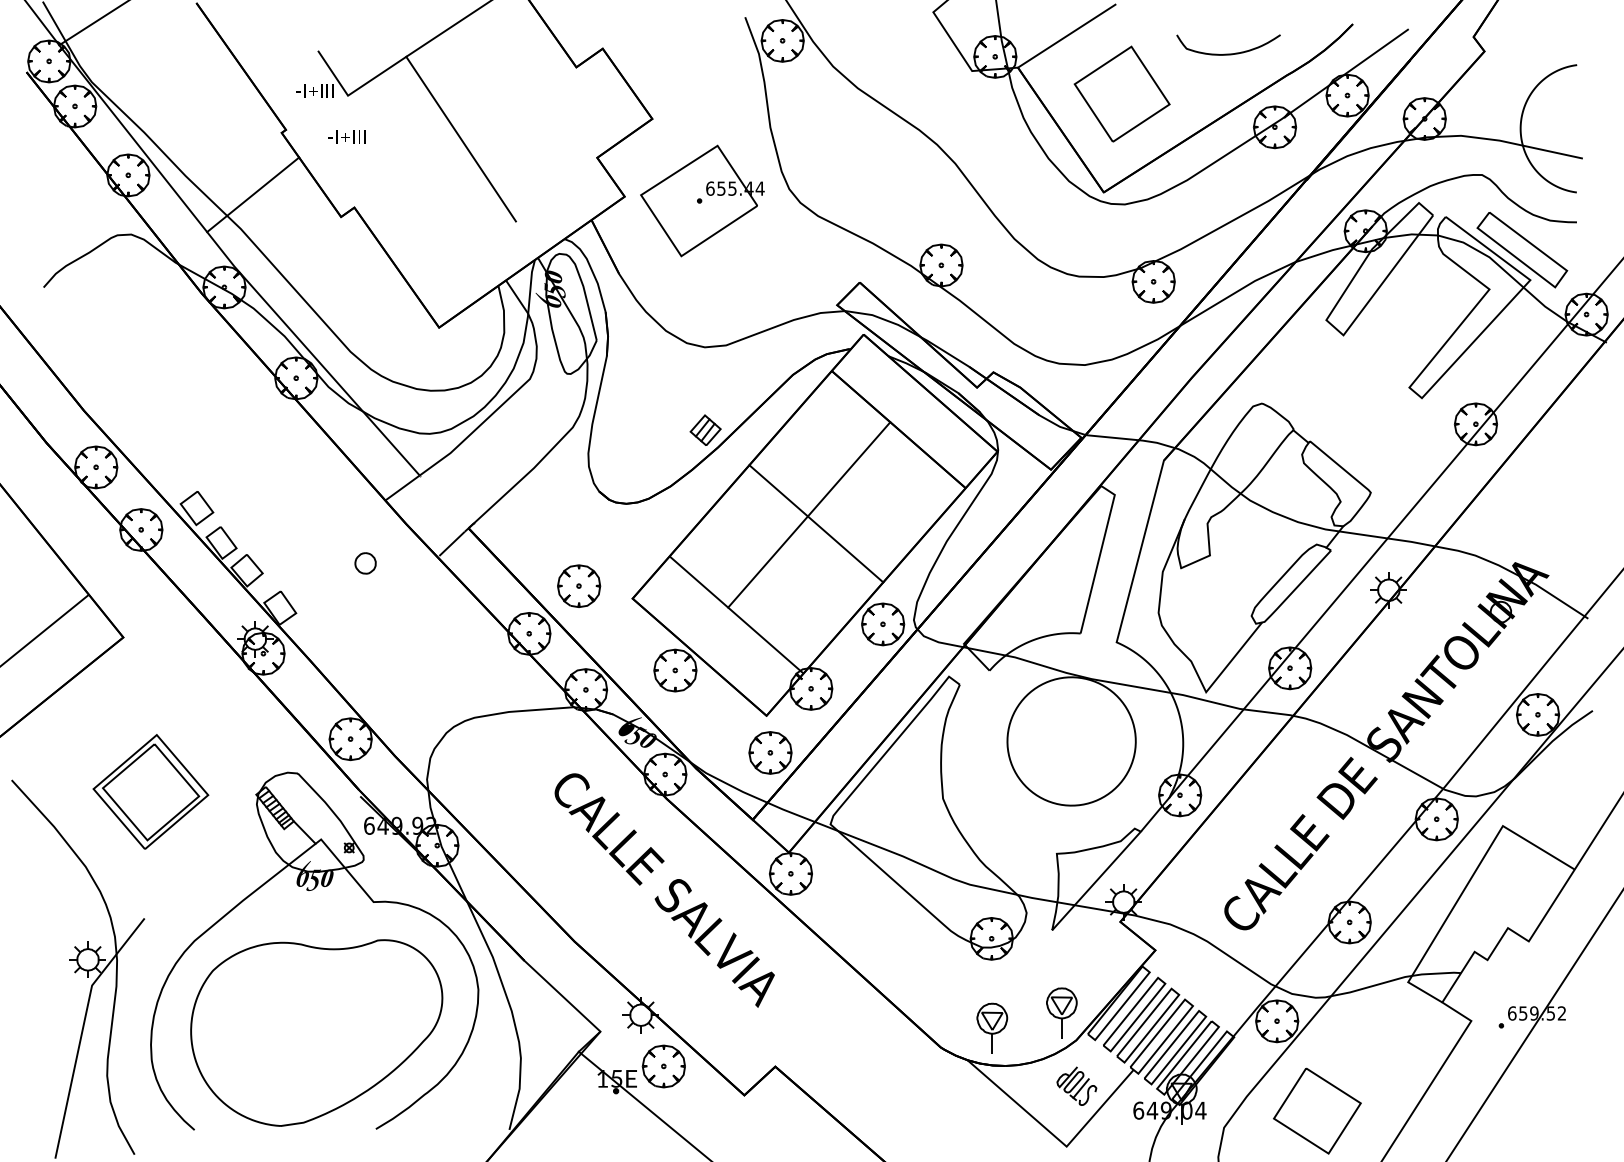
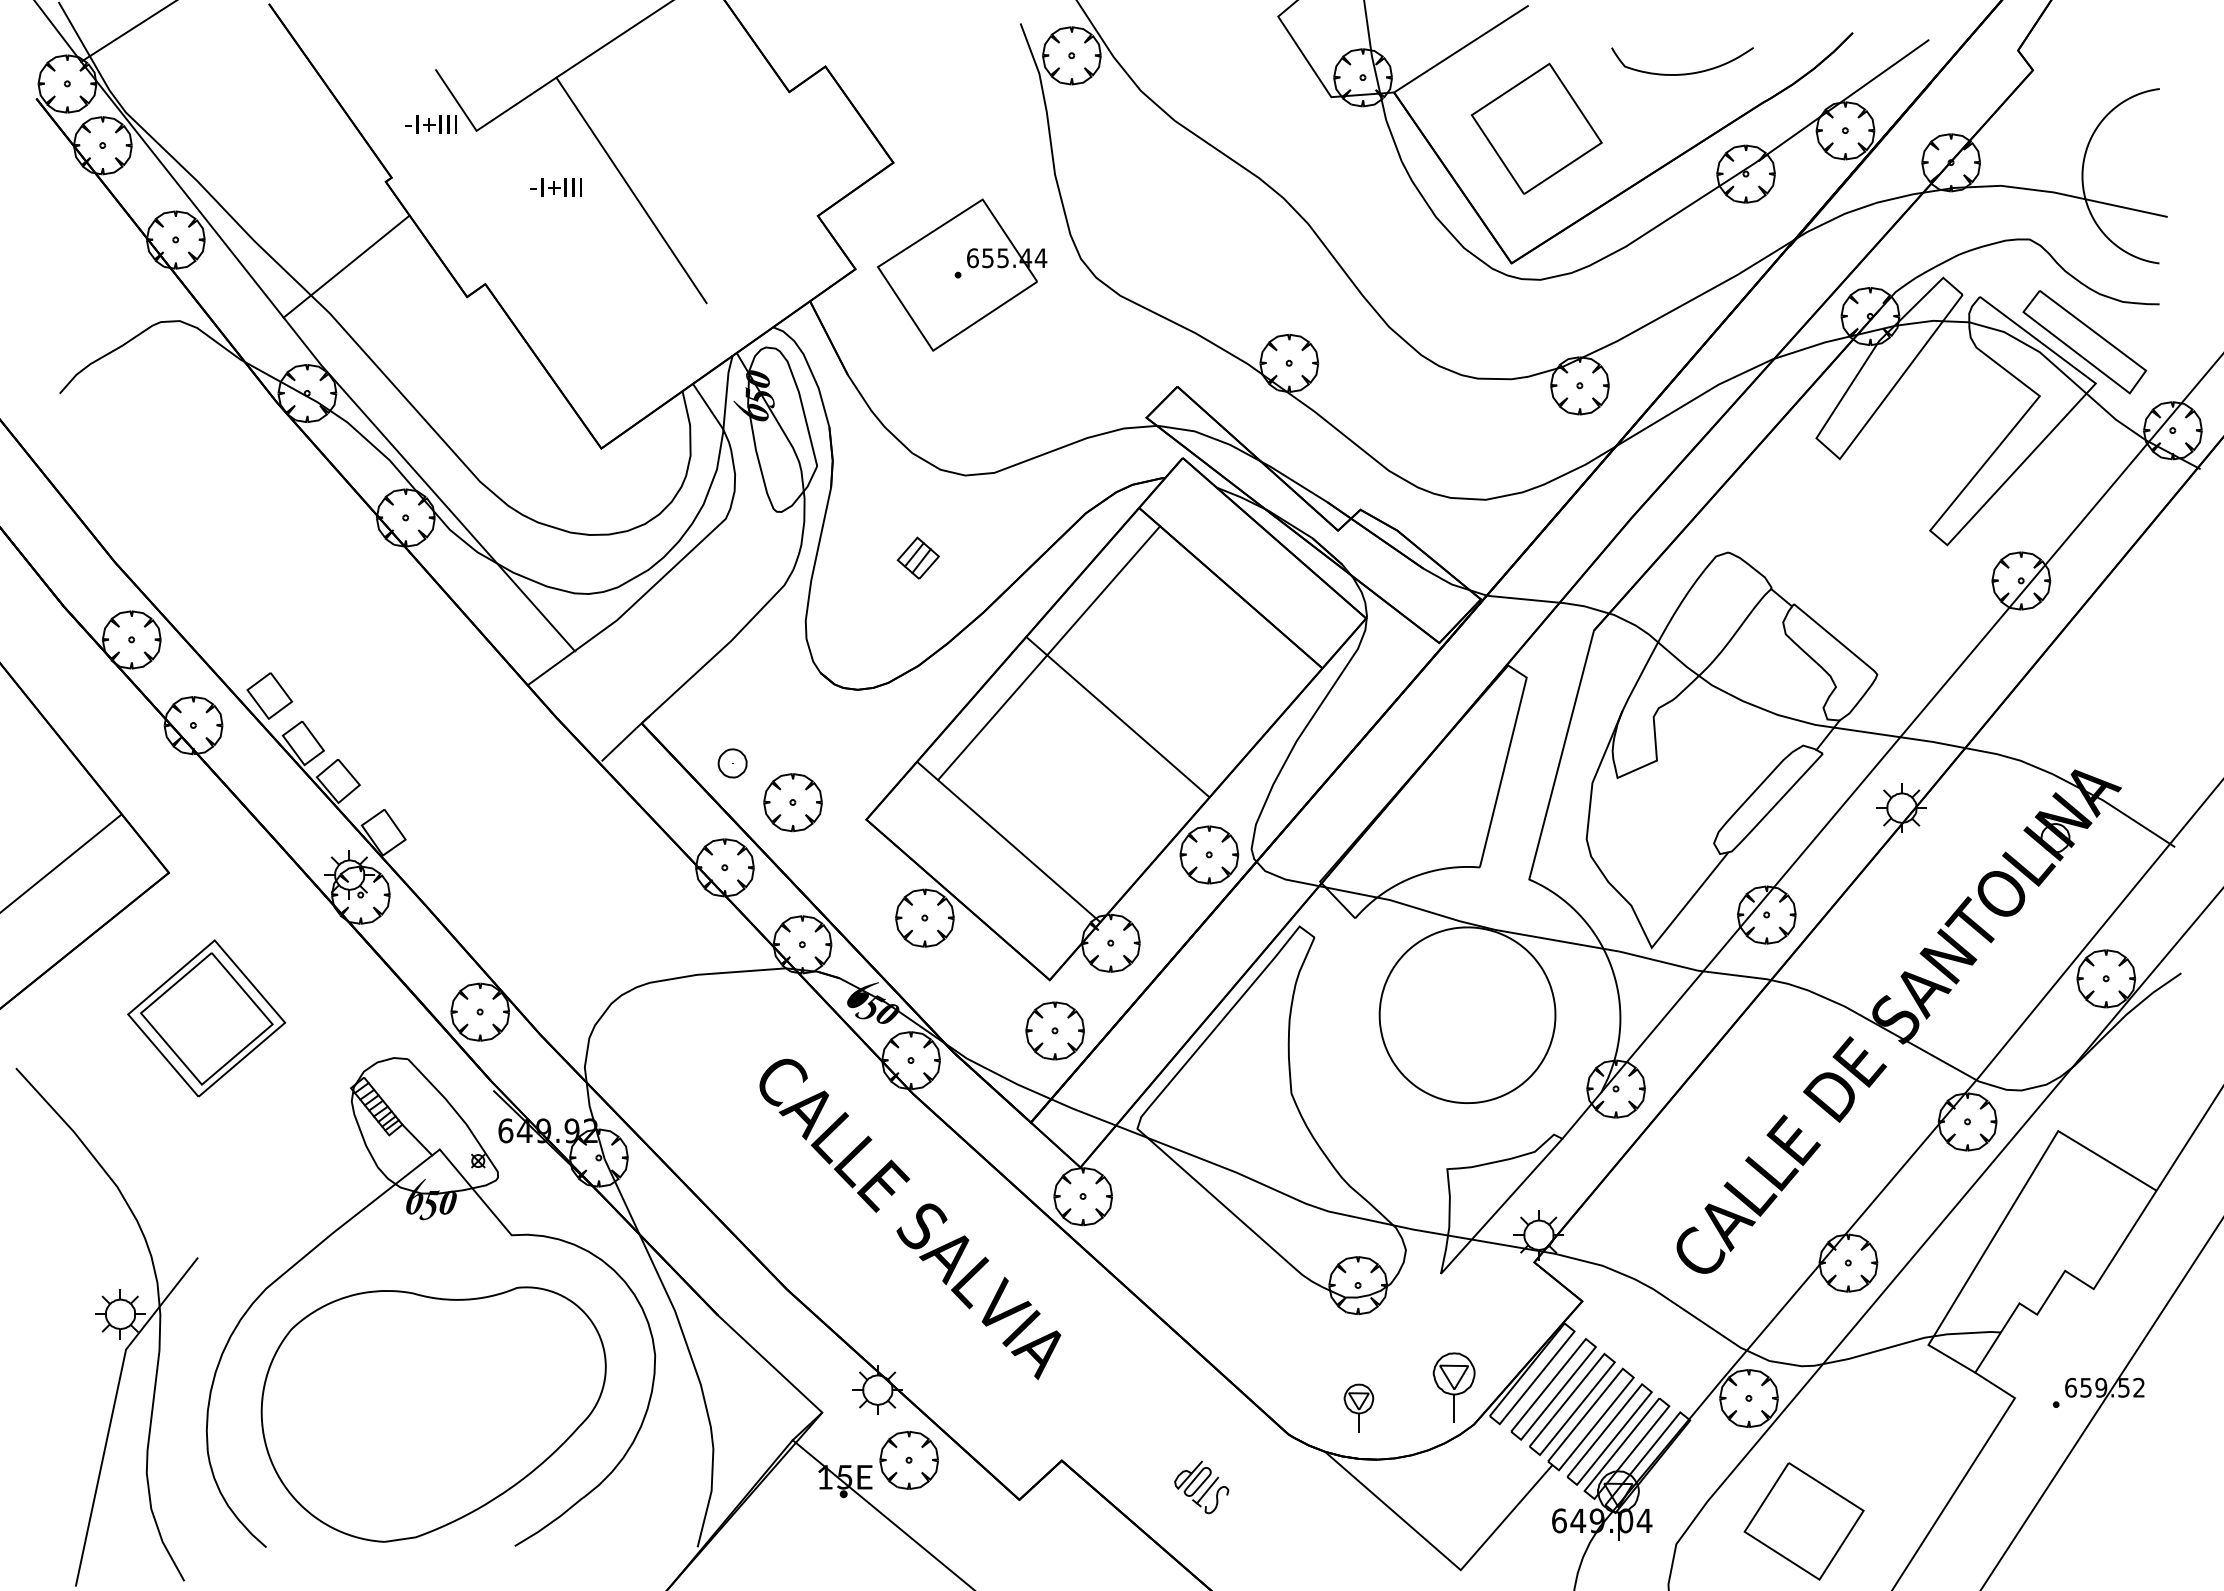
text: (346, 137) -> (555, 187), moved
part: (705, 429) -> (917, 557), moved
line: (809, 514) -> (1049, 652), moved
part: (365, 563) -> (732, 763), moved
part: (150, 792) -> (206, 1018), moved
part: (991, 1028) -> (1358, 1408), size x0.7
part: (1076, 1086) -> (1201, 1487), moved

